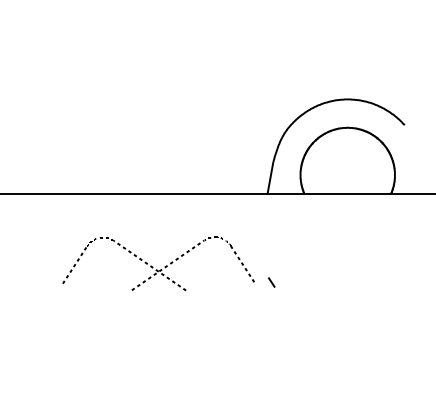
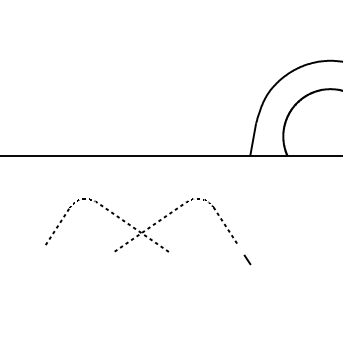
line: (271, 282) -> (247, 259), moved

